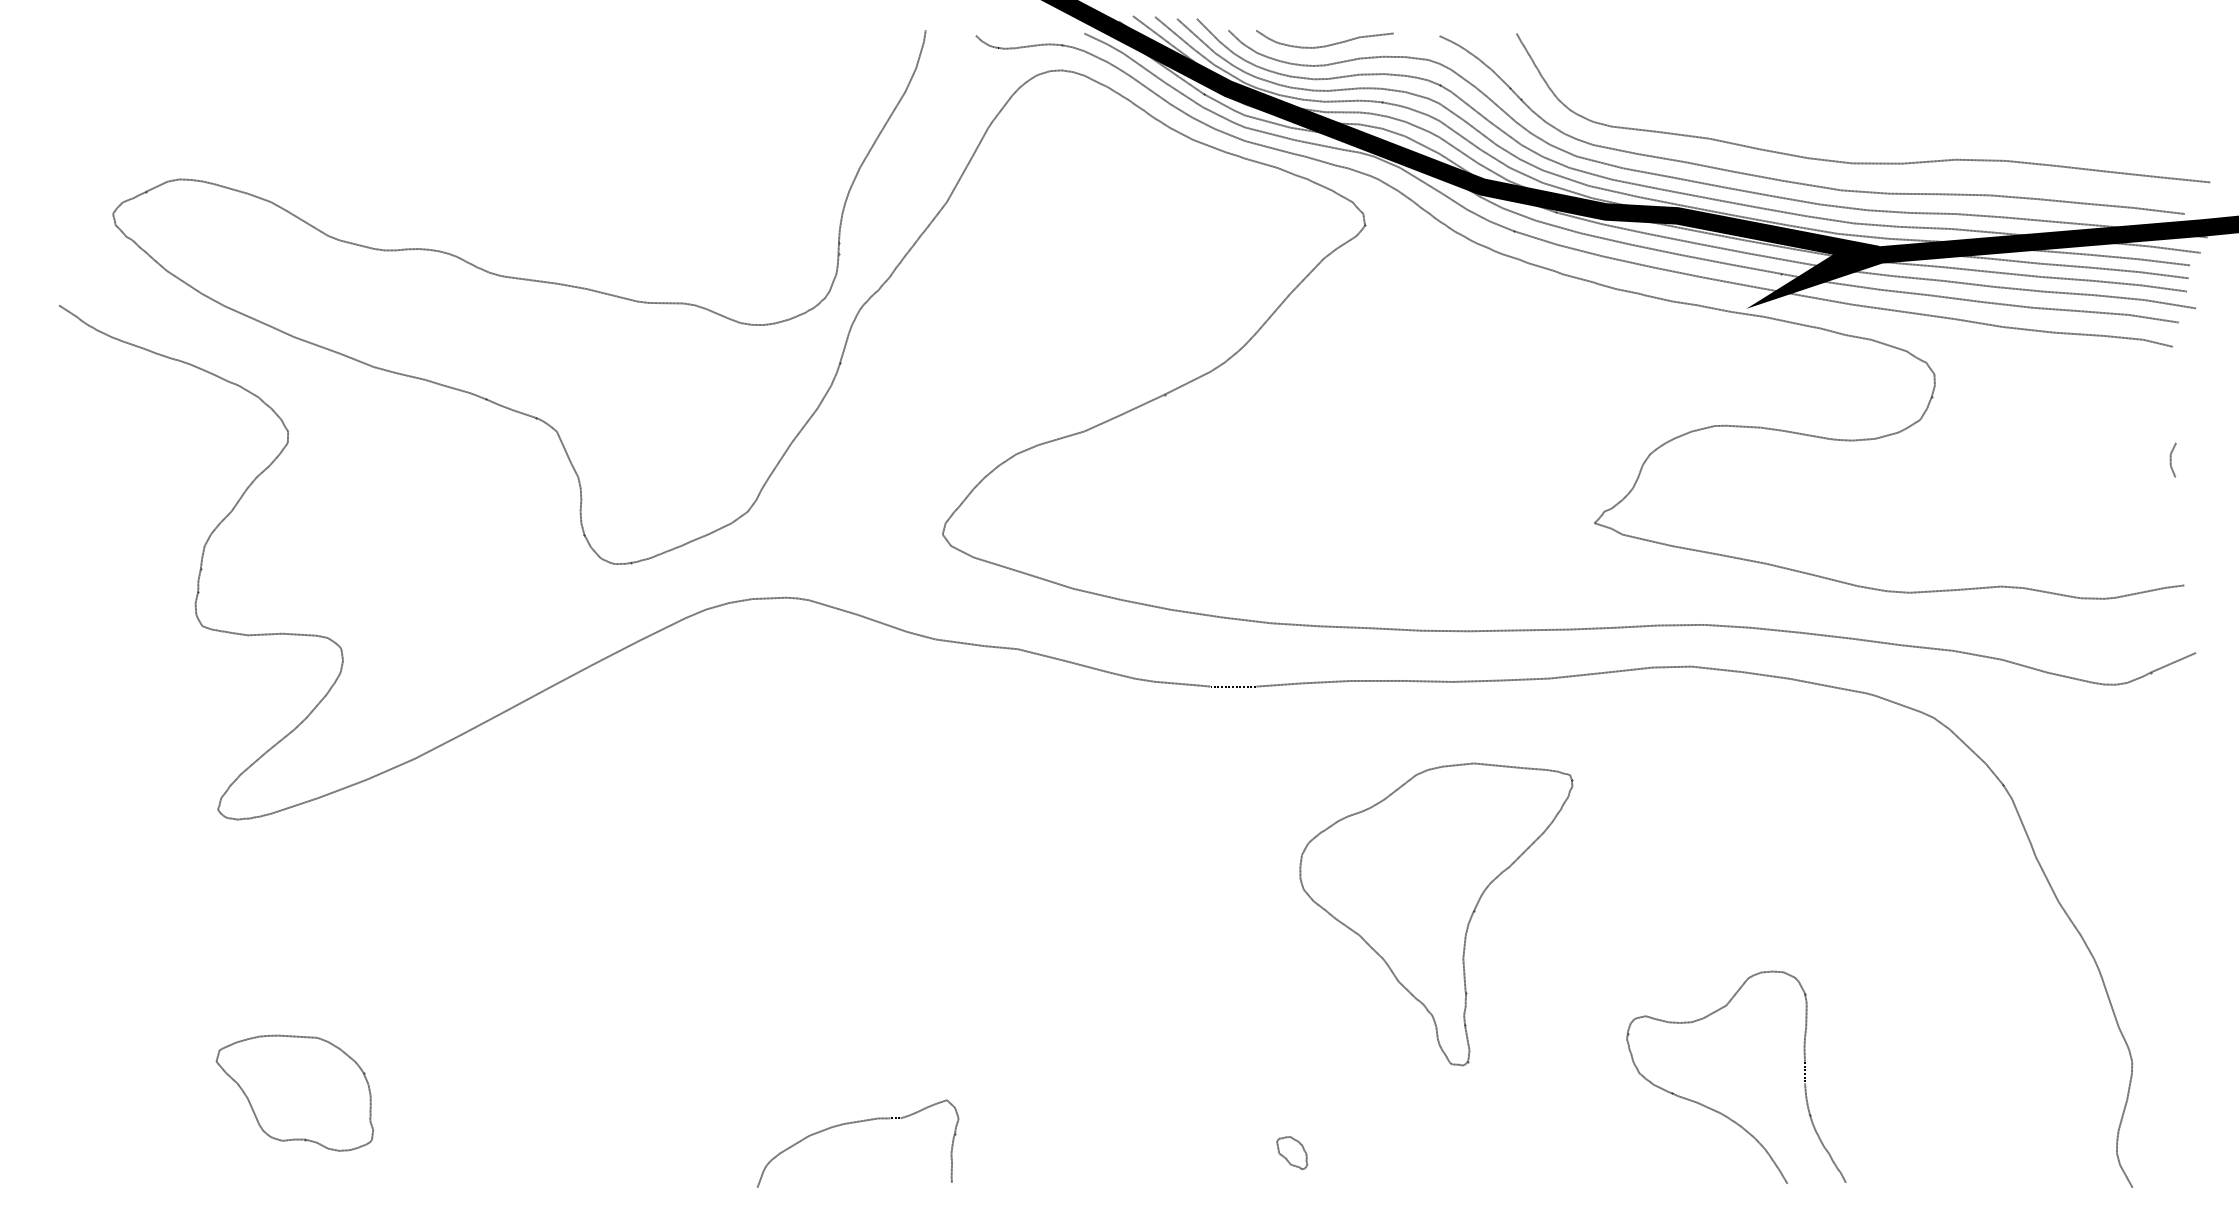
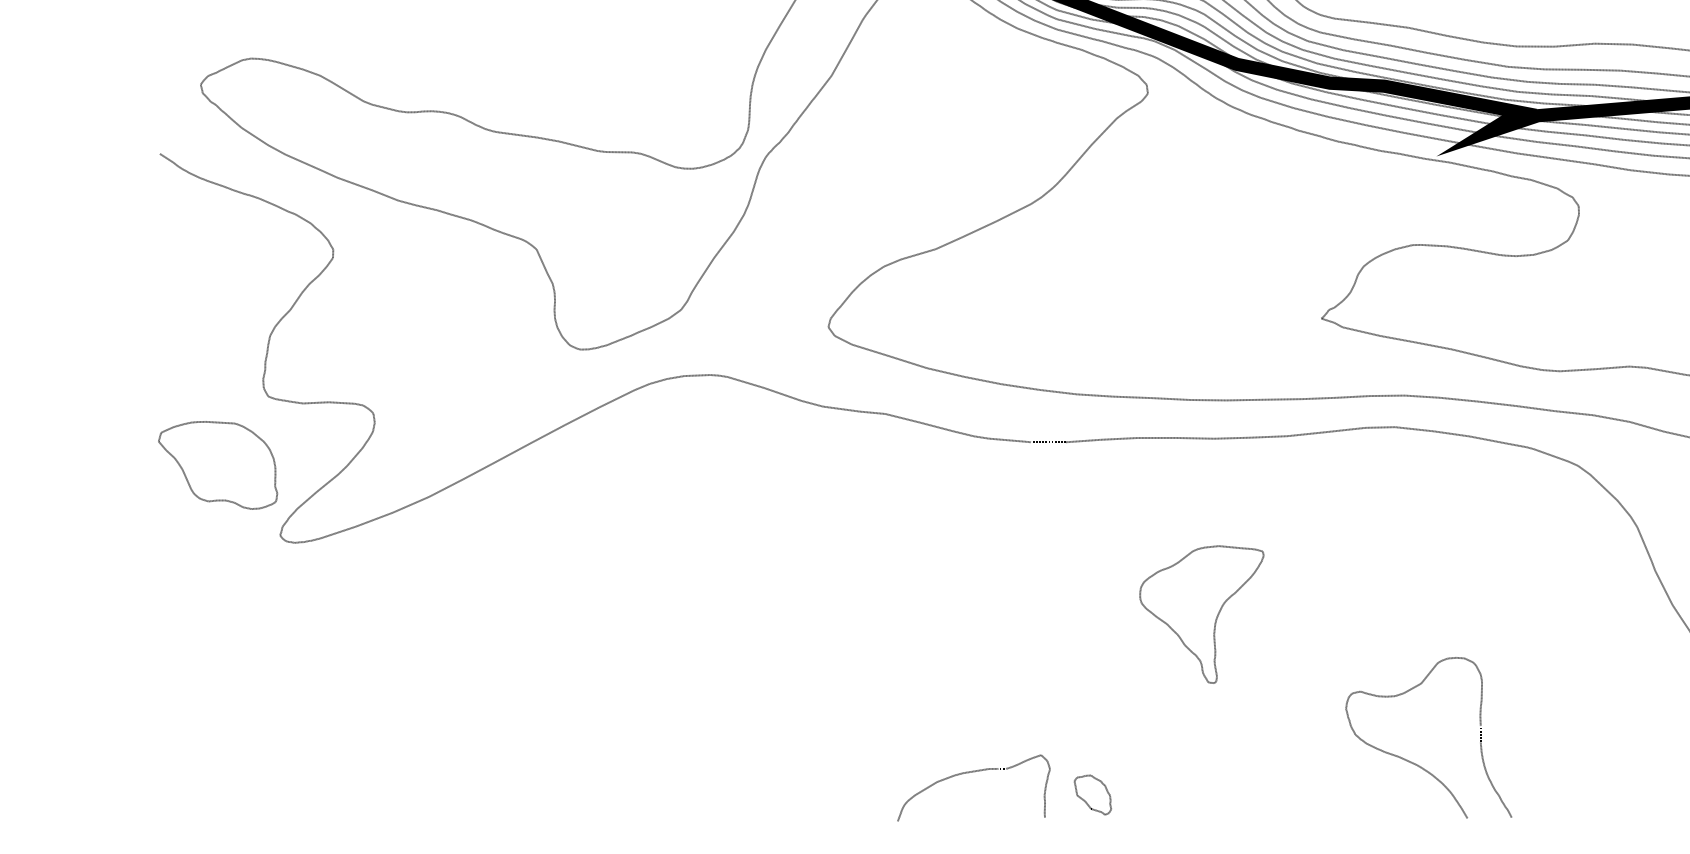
part: (1436, 914) -> (1201, 614), size x0.6
part: (294, 1092) -> (217, 464), moved
curve: (854, 1123) -> (971, 772), moved
part: (1291, 1153) -> (1092, 795), size x1.6

